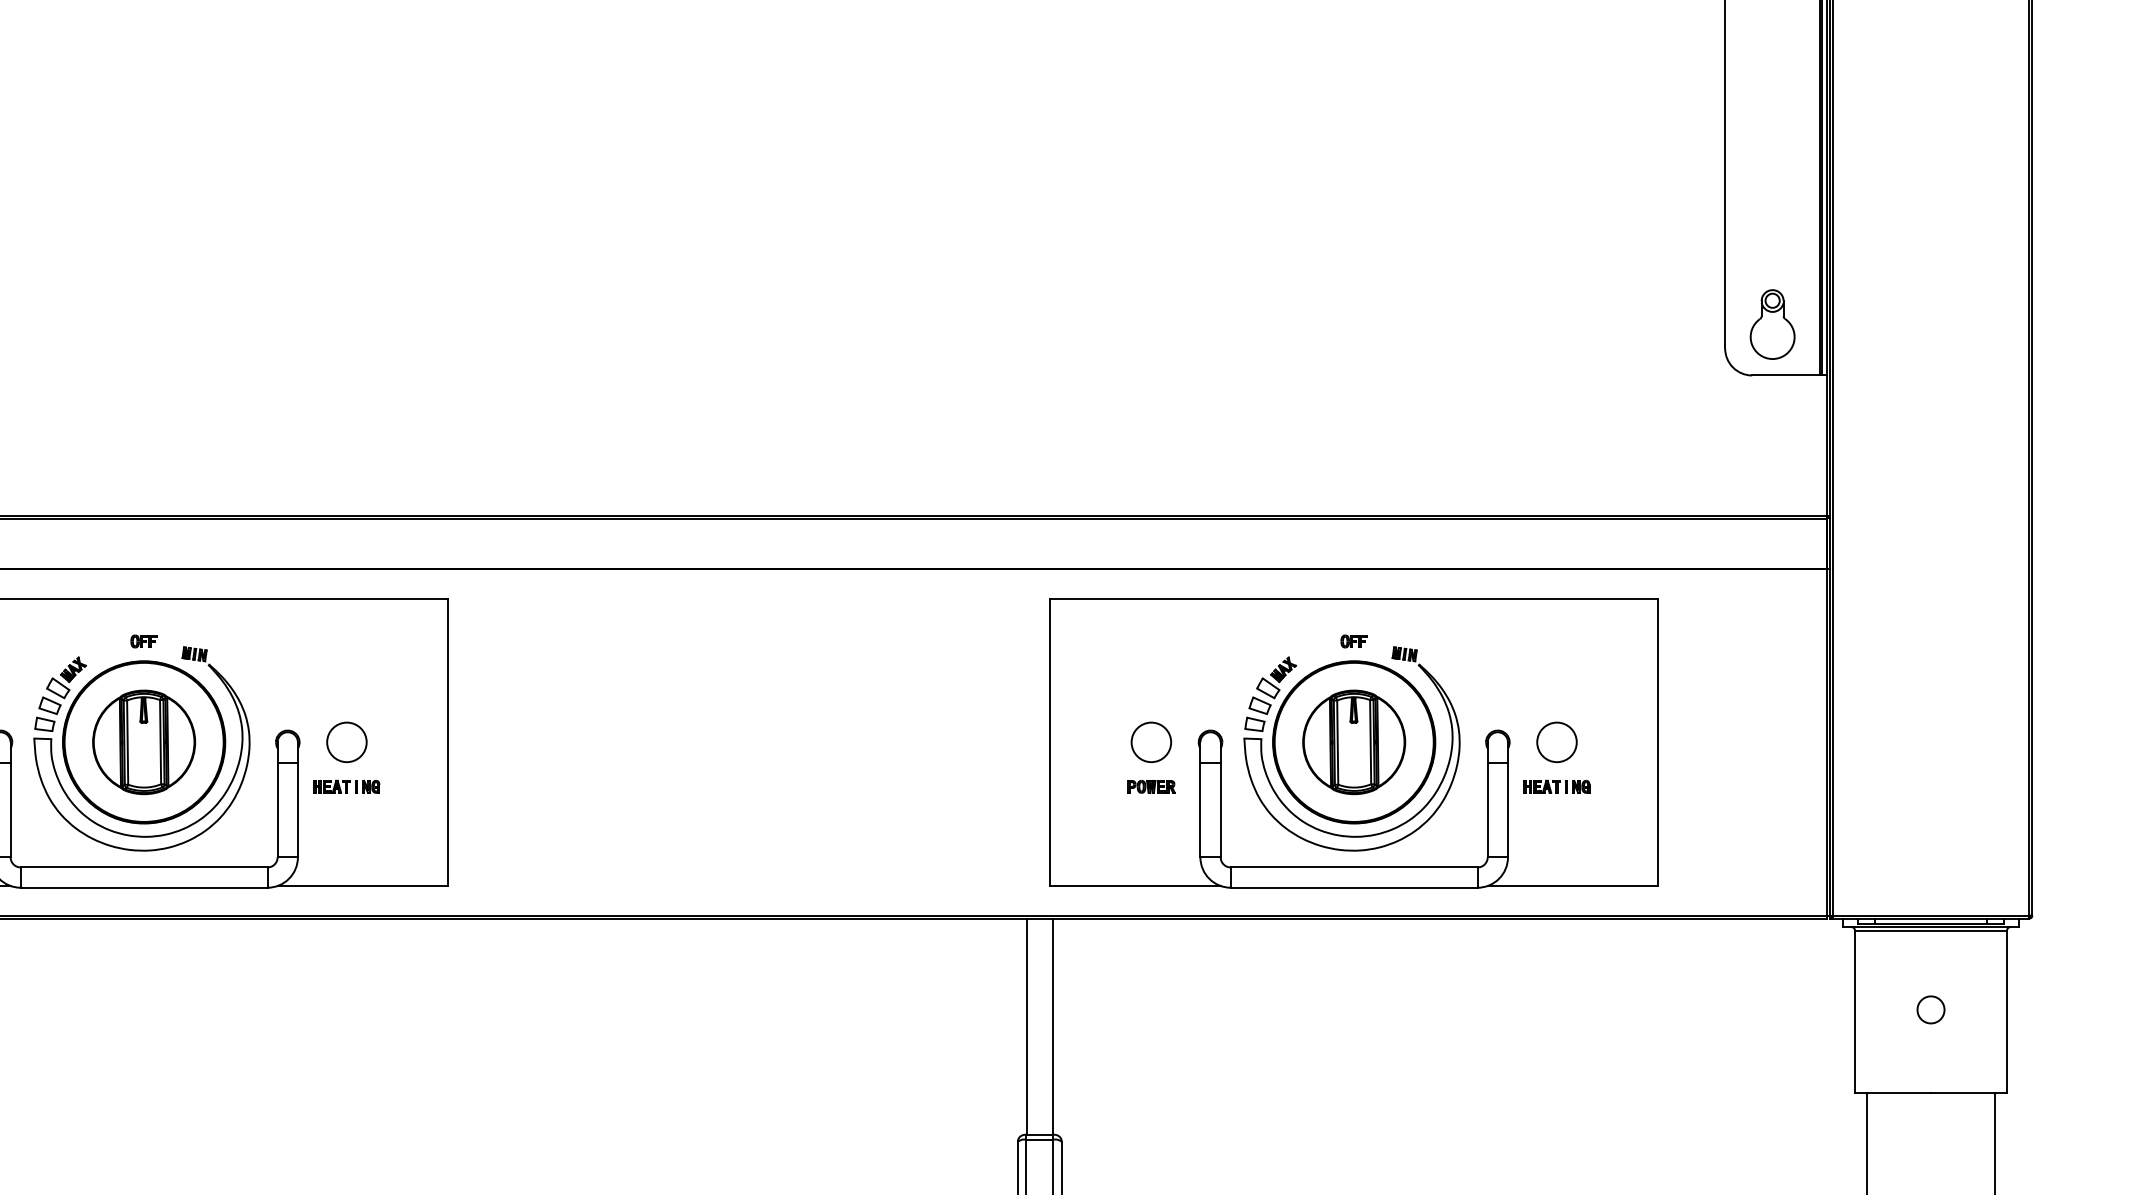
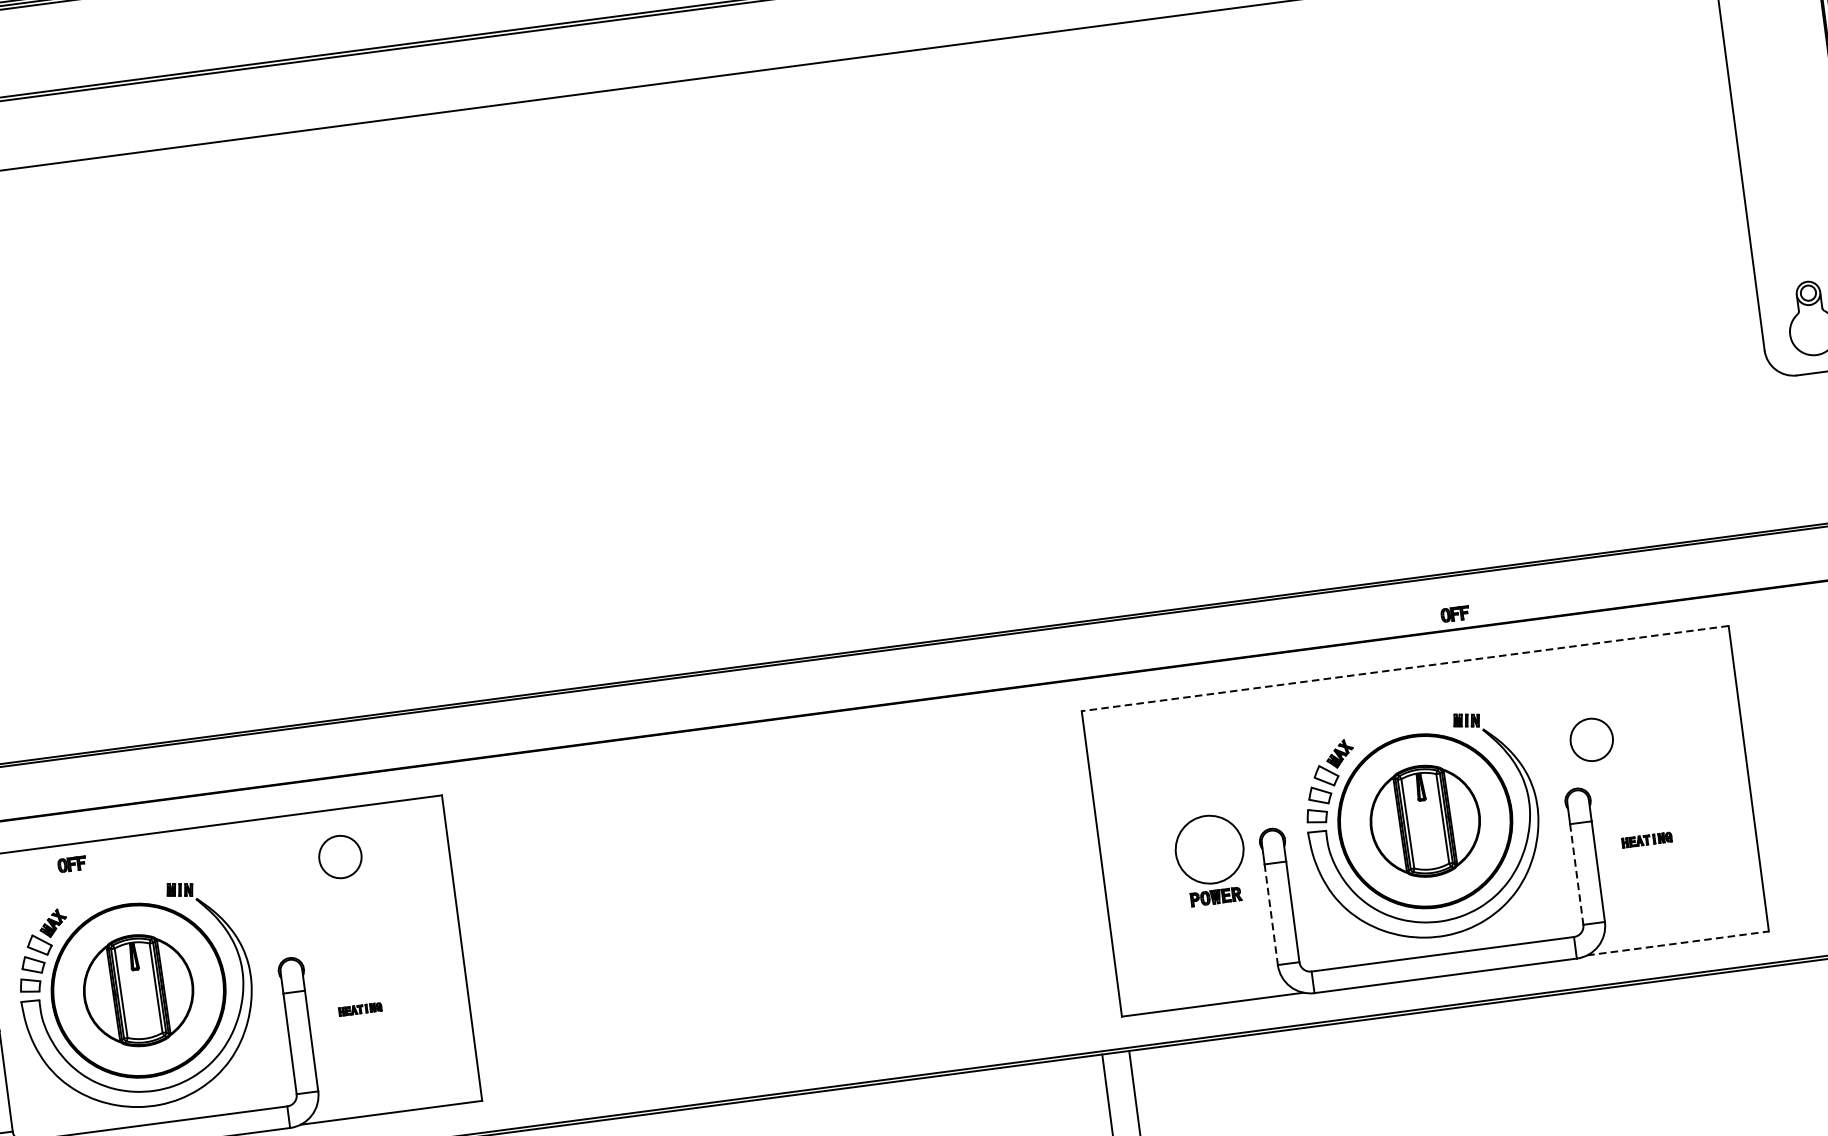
line: (1353, 598) -> (1404, 668), solid -> dashed
part: (143, 641) -> (71, 864), moved
part: (1353, 641) -> (1454, 614), moved
circle: (346, 741) -> (339, 856), moved
circle: (1556, 741) -> (1591, 739), moved
circle: (1151, 742) -> (1209, 849), size x1.6
part: (346, 786) -> (359, 1009), size x0.6
part: (1556, 786) -> (1646, 839), size x0.7
line: (1200, 810) -> (1271, 915), solid -> dashed
line: (1487, 810) -> (1576, 875), solid -> dashed
line: (1573, 886) -> (1678, 943), solid -> dashed

